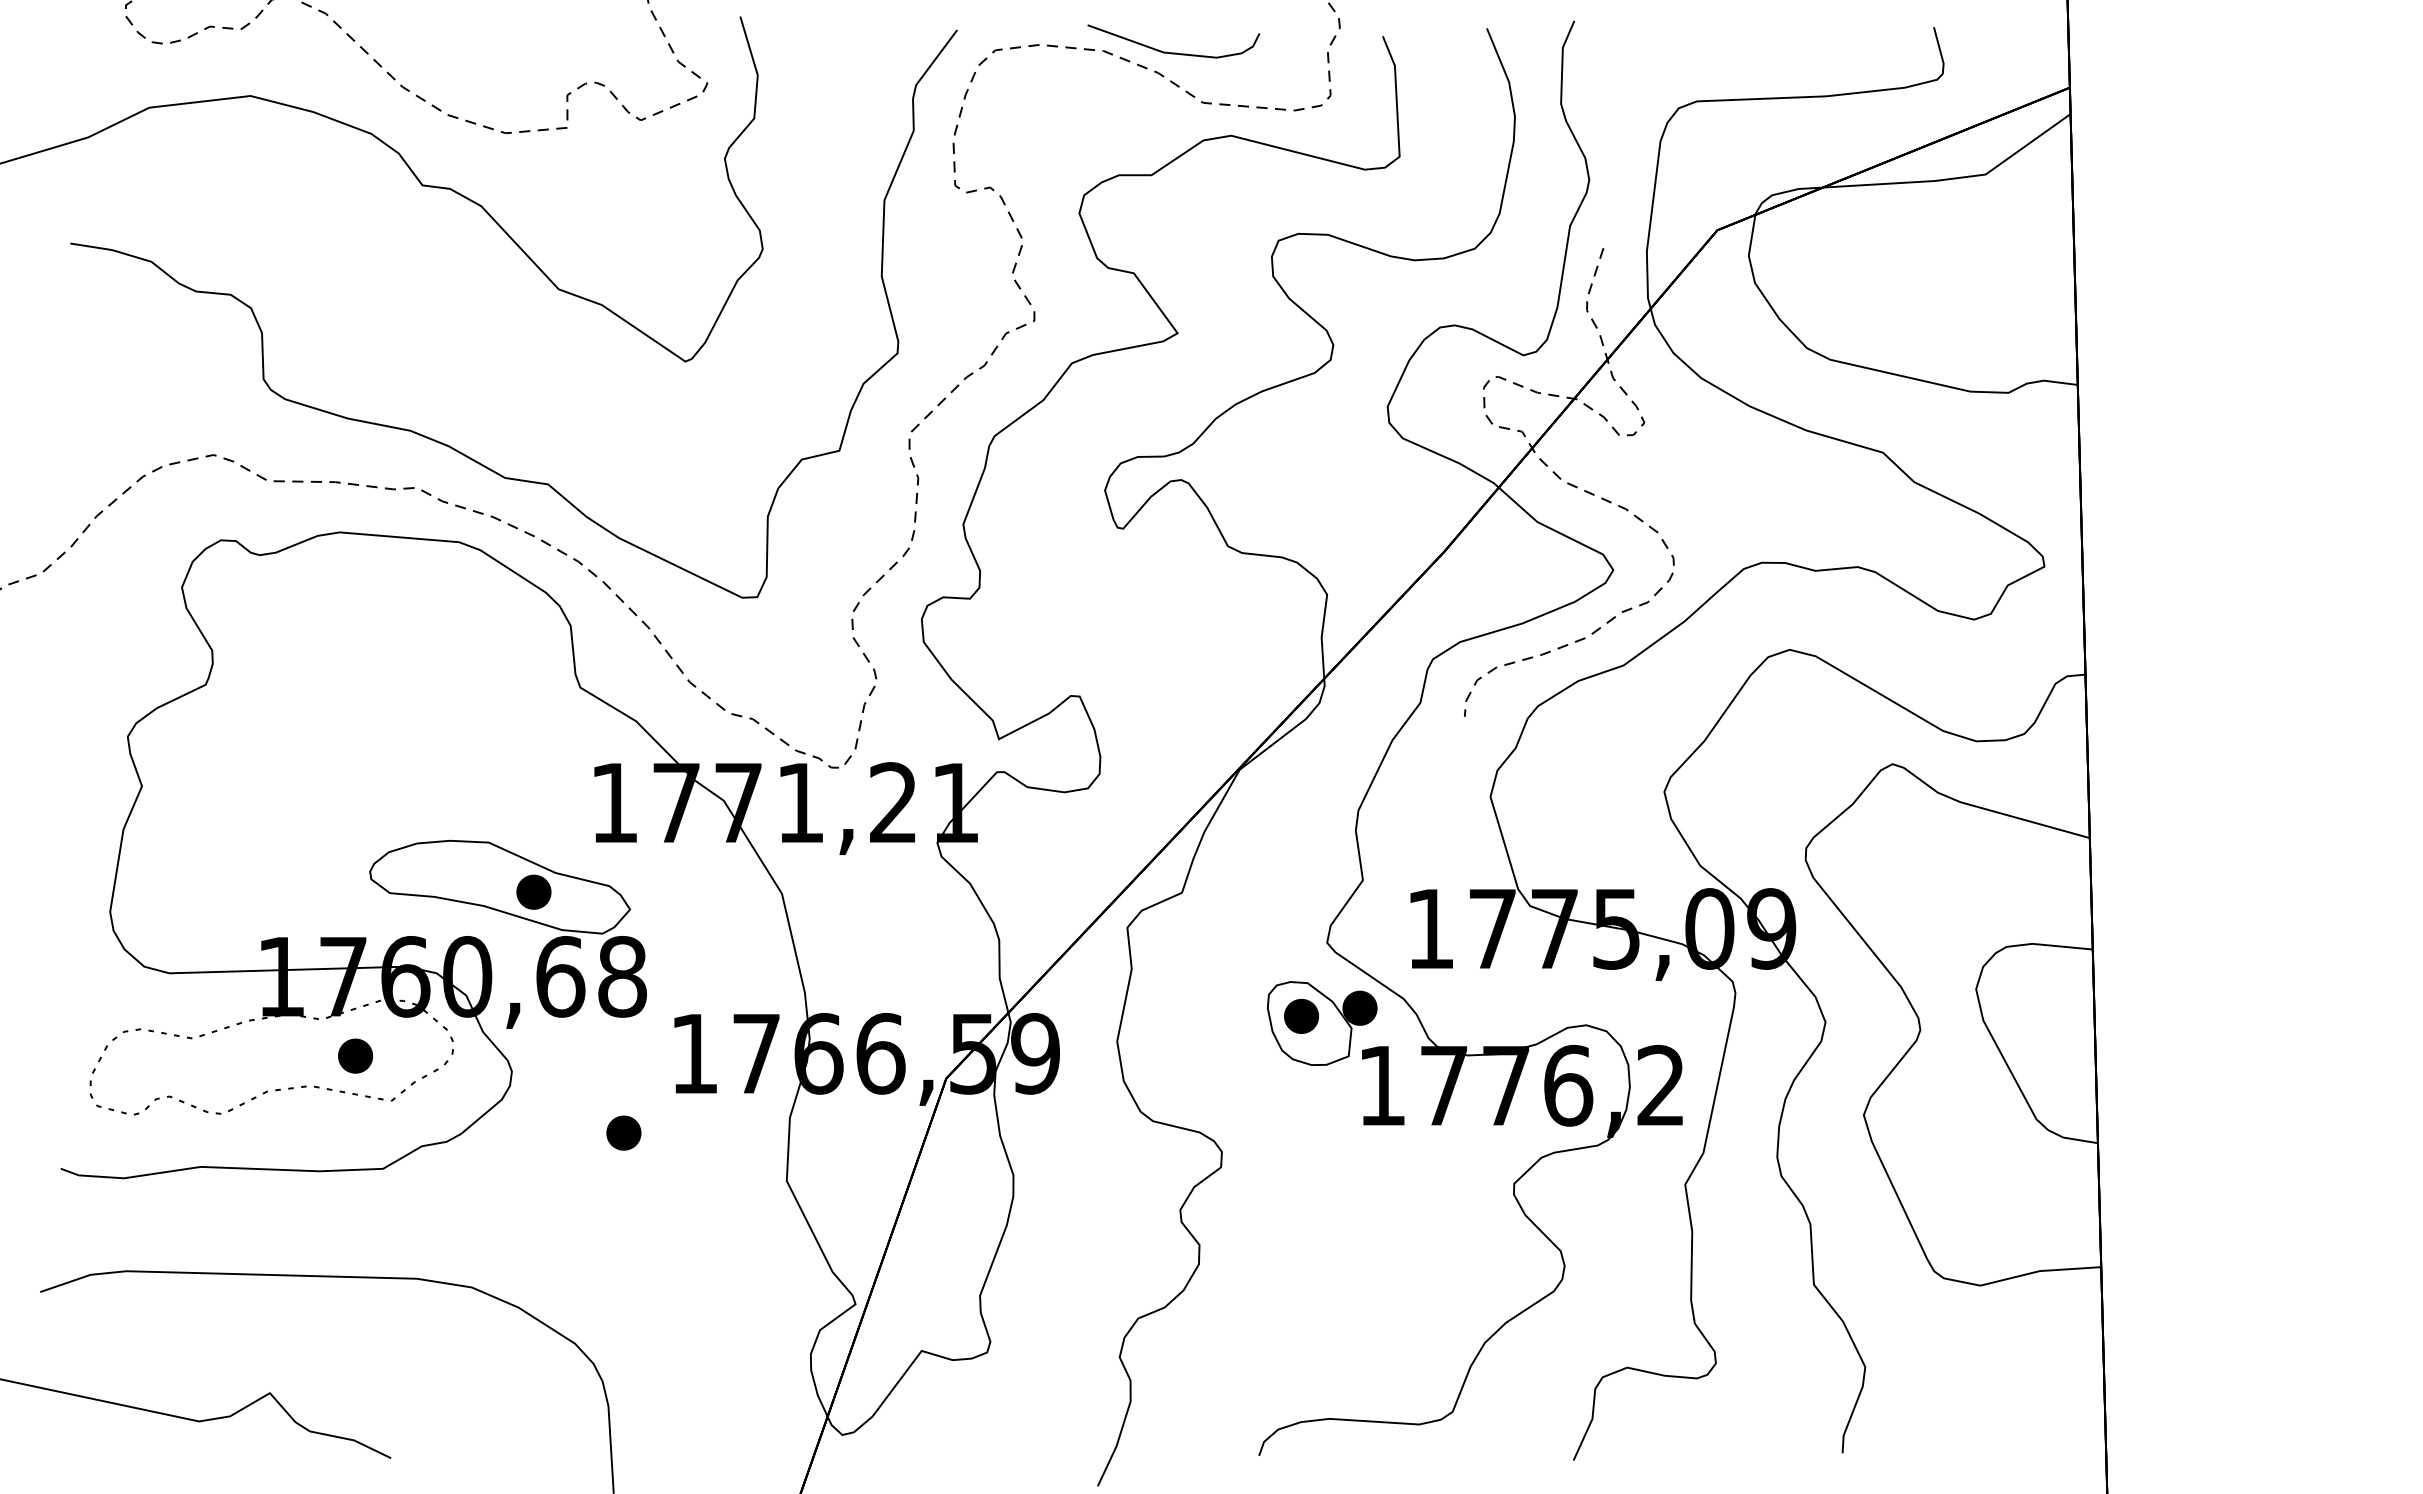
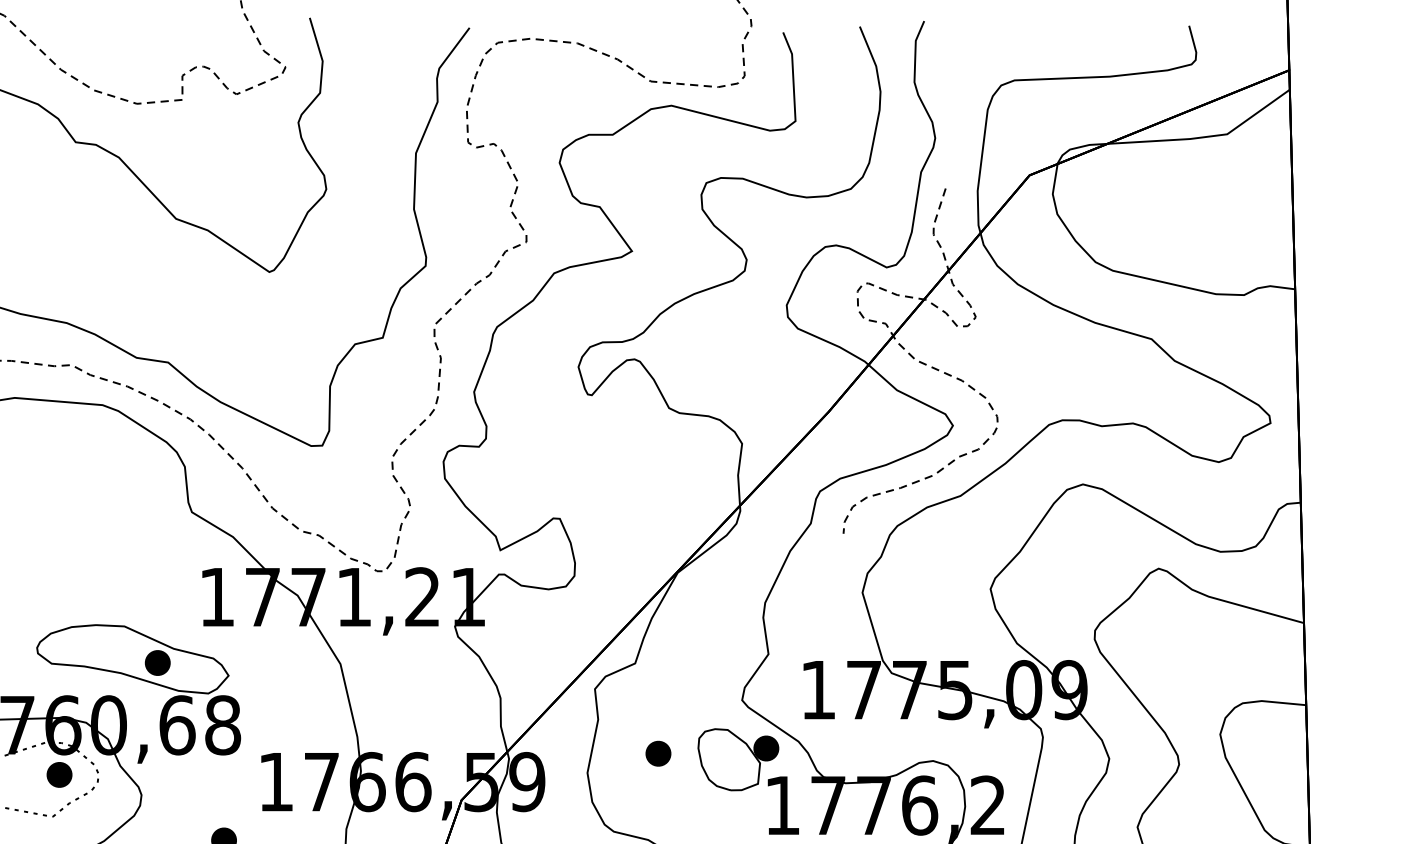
curve: (1173, 52) -> (628, 44), removed
part: (1301, 1015) -> (658, 753), moved
part: (355, 1055) -> (59, 774), moved

